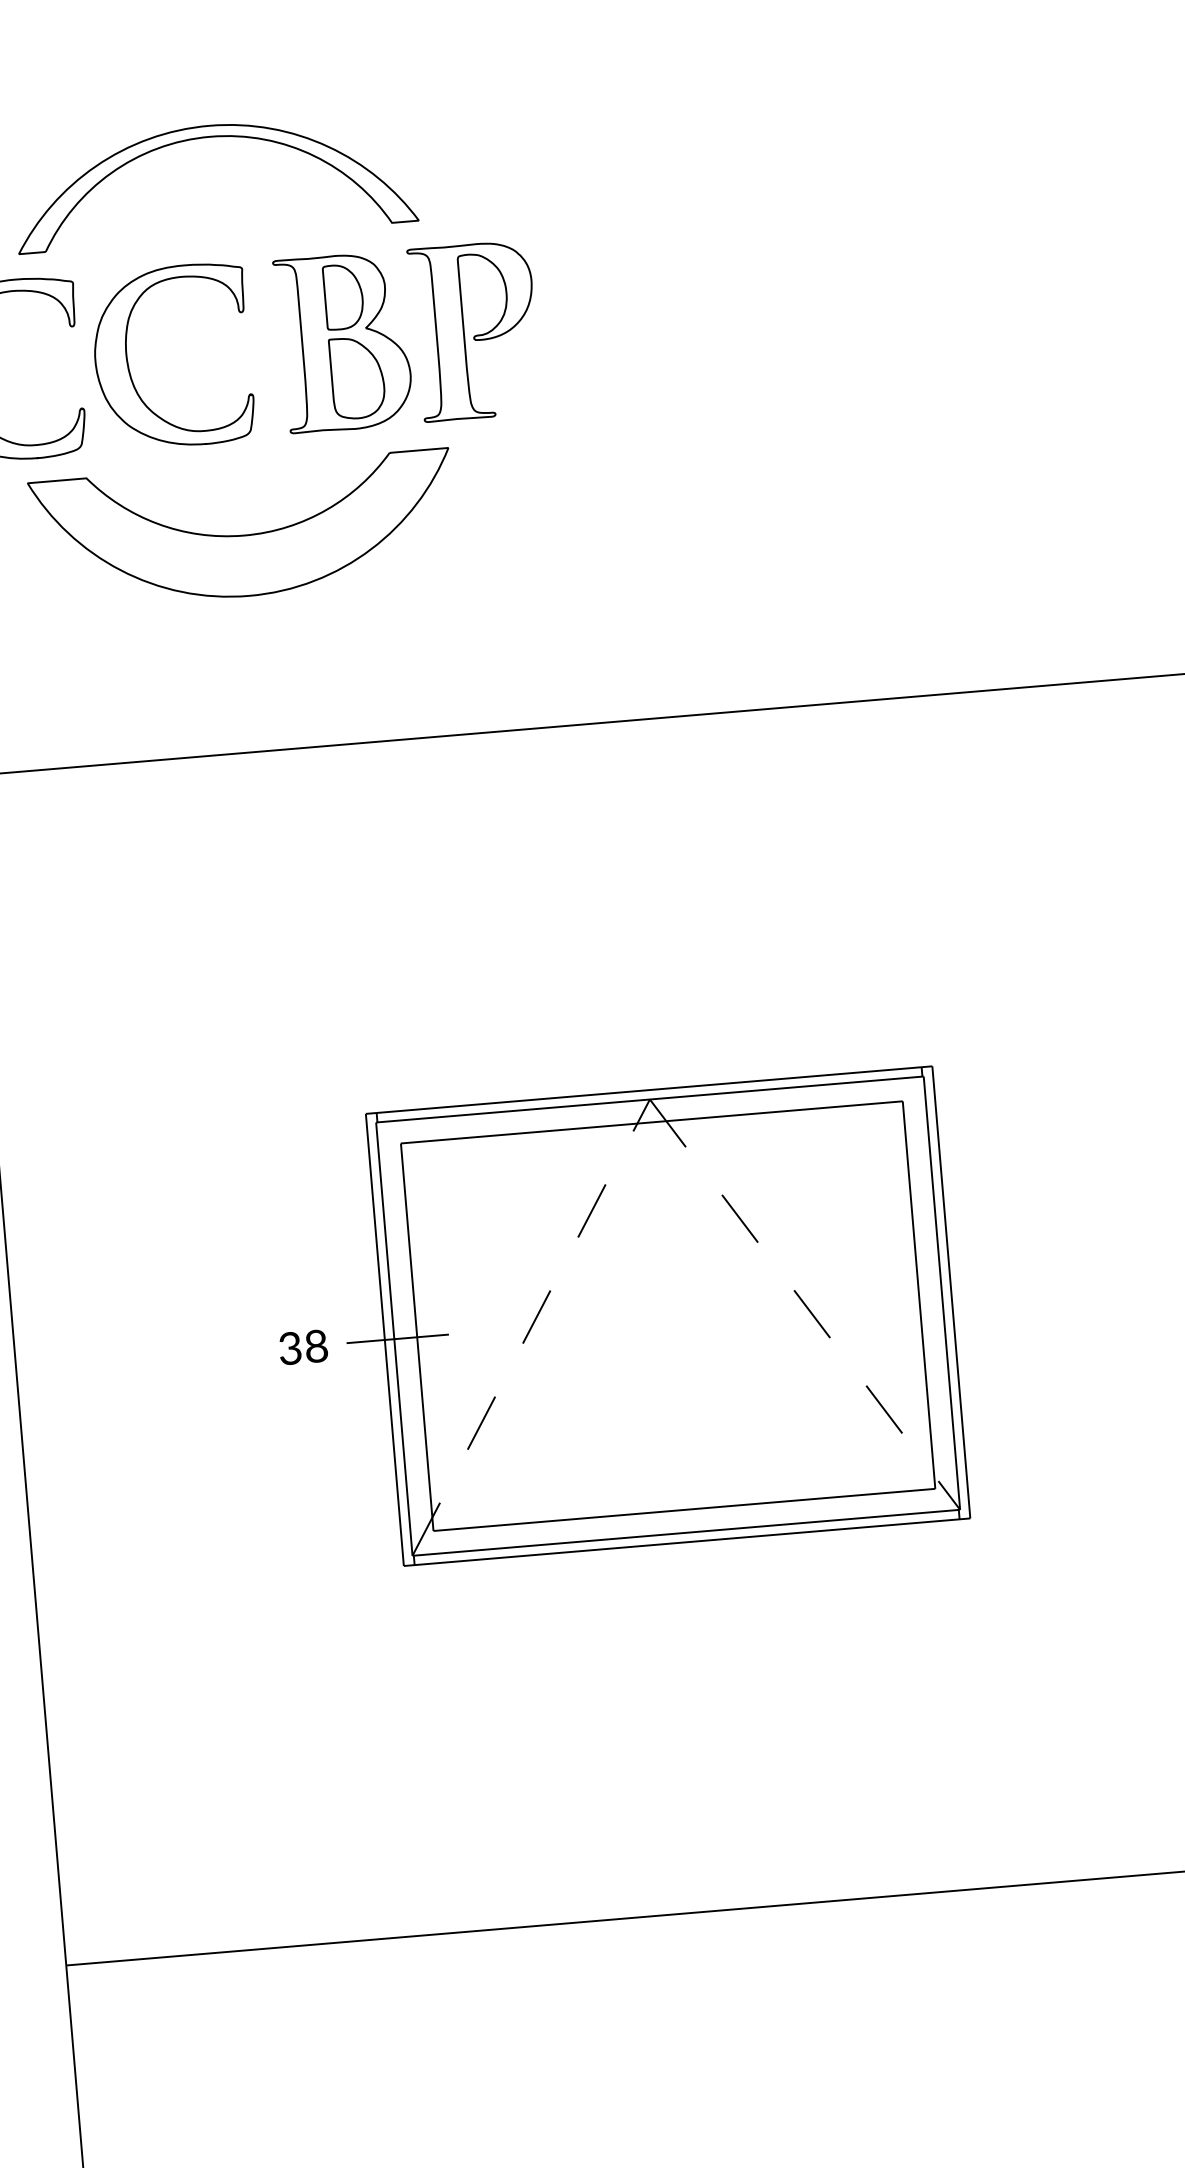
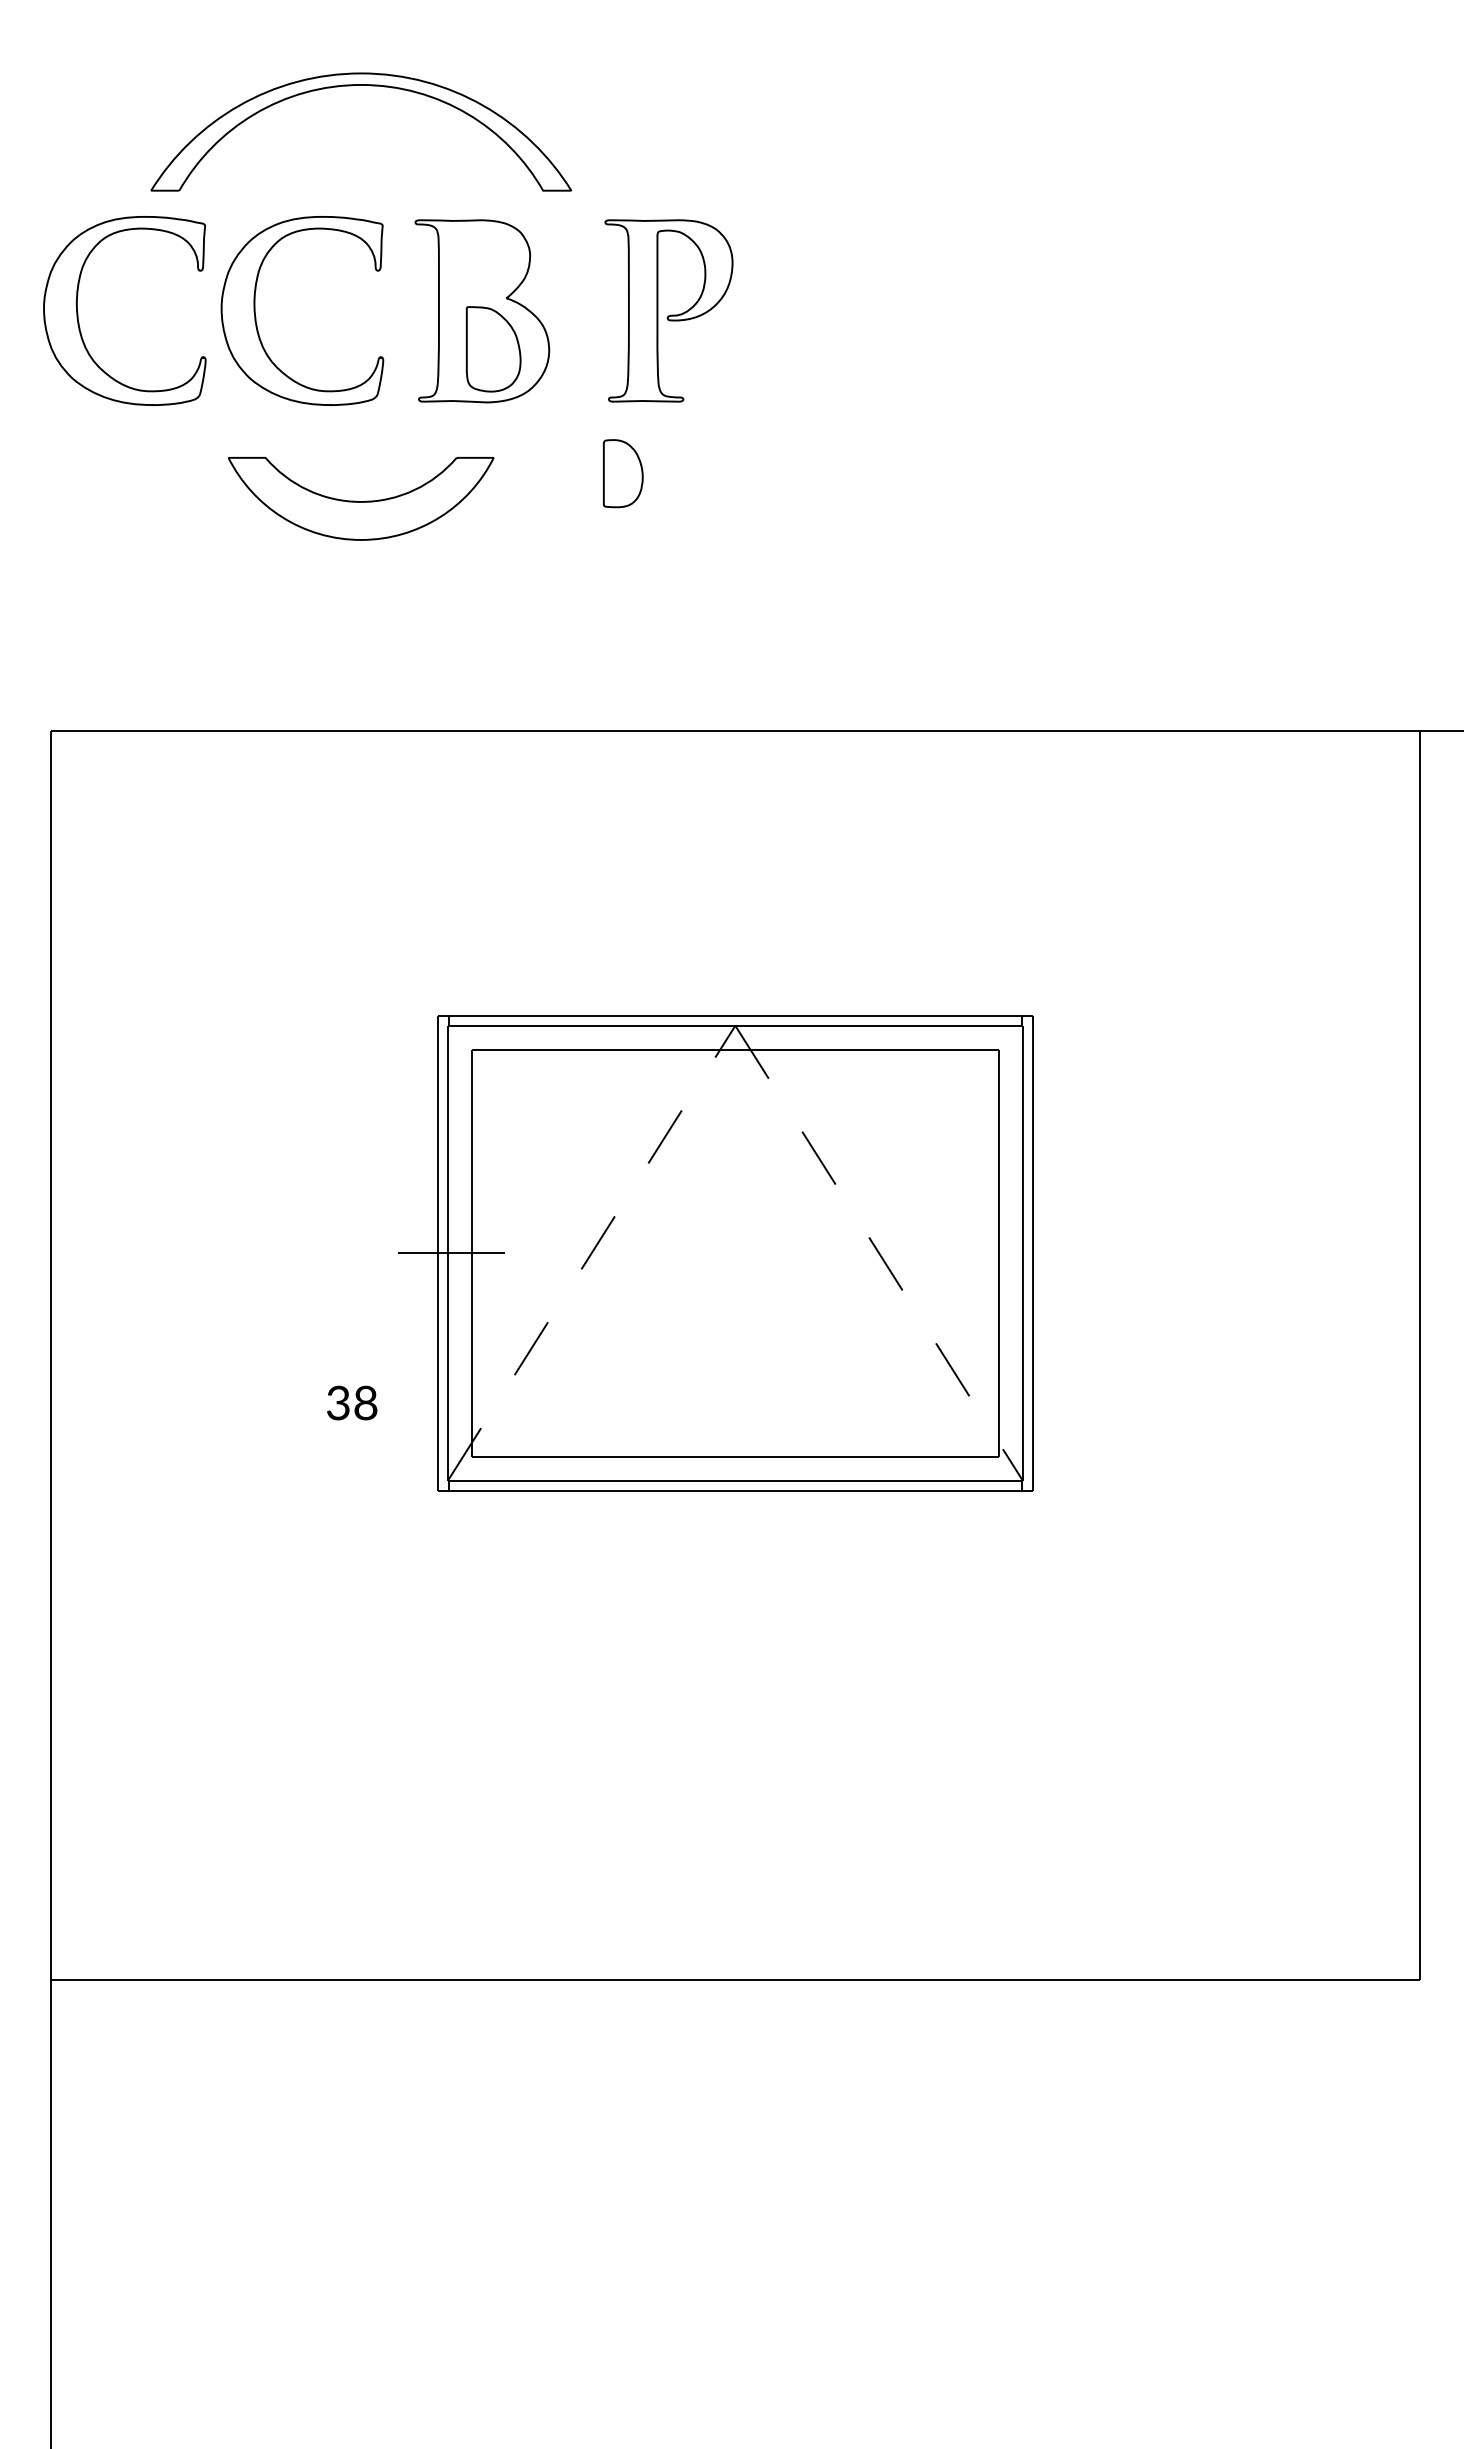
part: (343, 296) -> (622, 473), moved
part: (474, 330) -> (668, 310), moved
part: (242, 530) -> (360, 498), size x0.6
part: (649, 1317) -> (715, 1253), moved
text: (303, 1346) -> (352, 1402), moved

